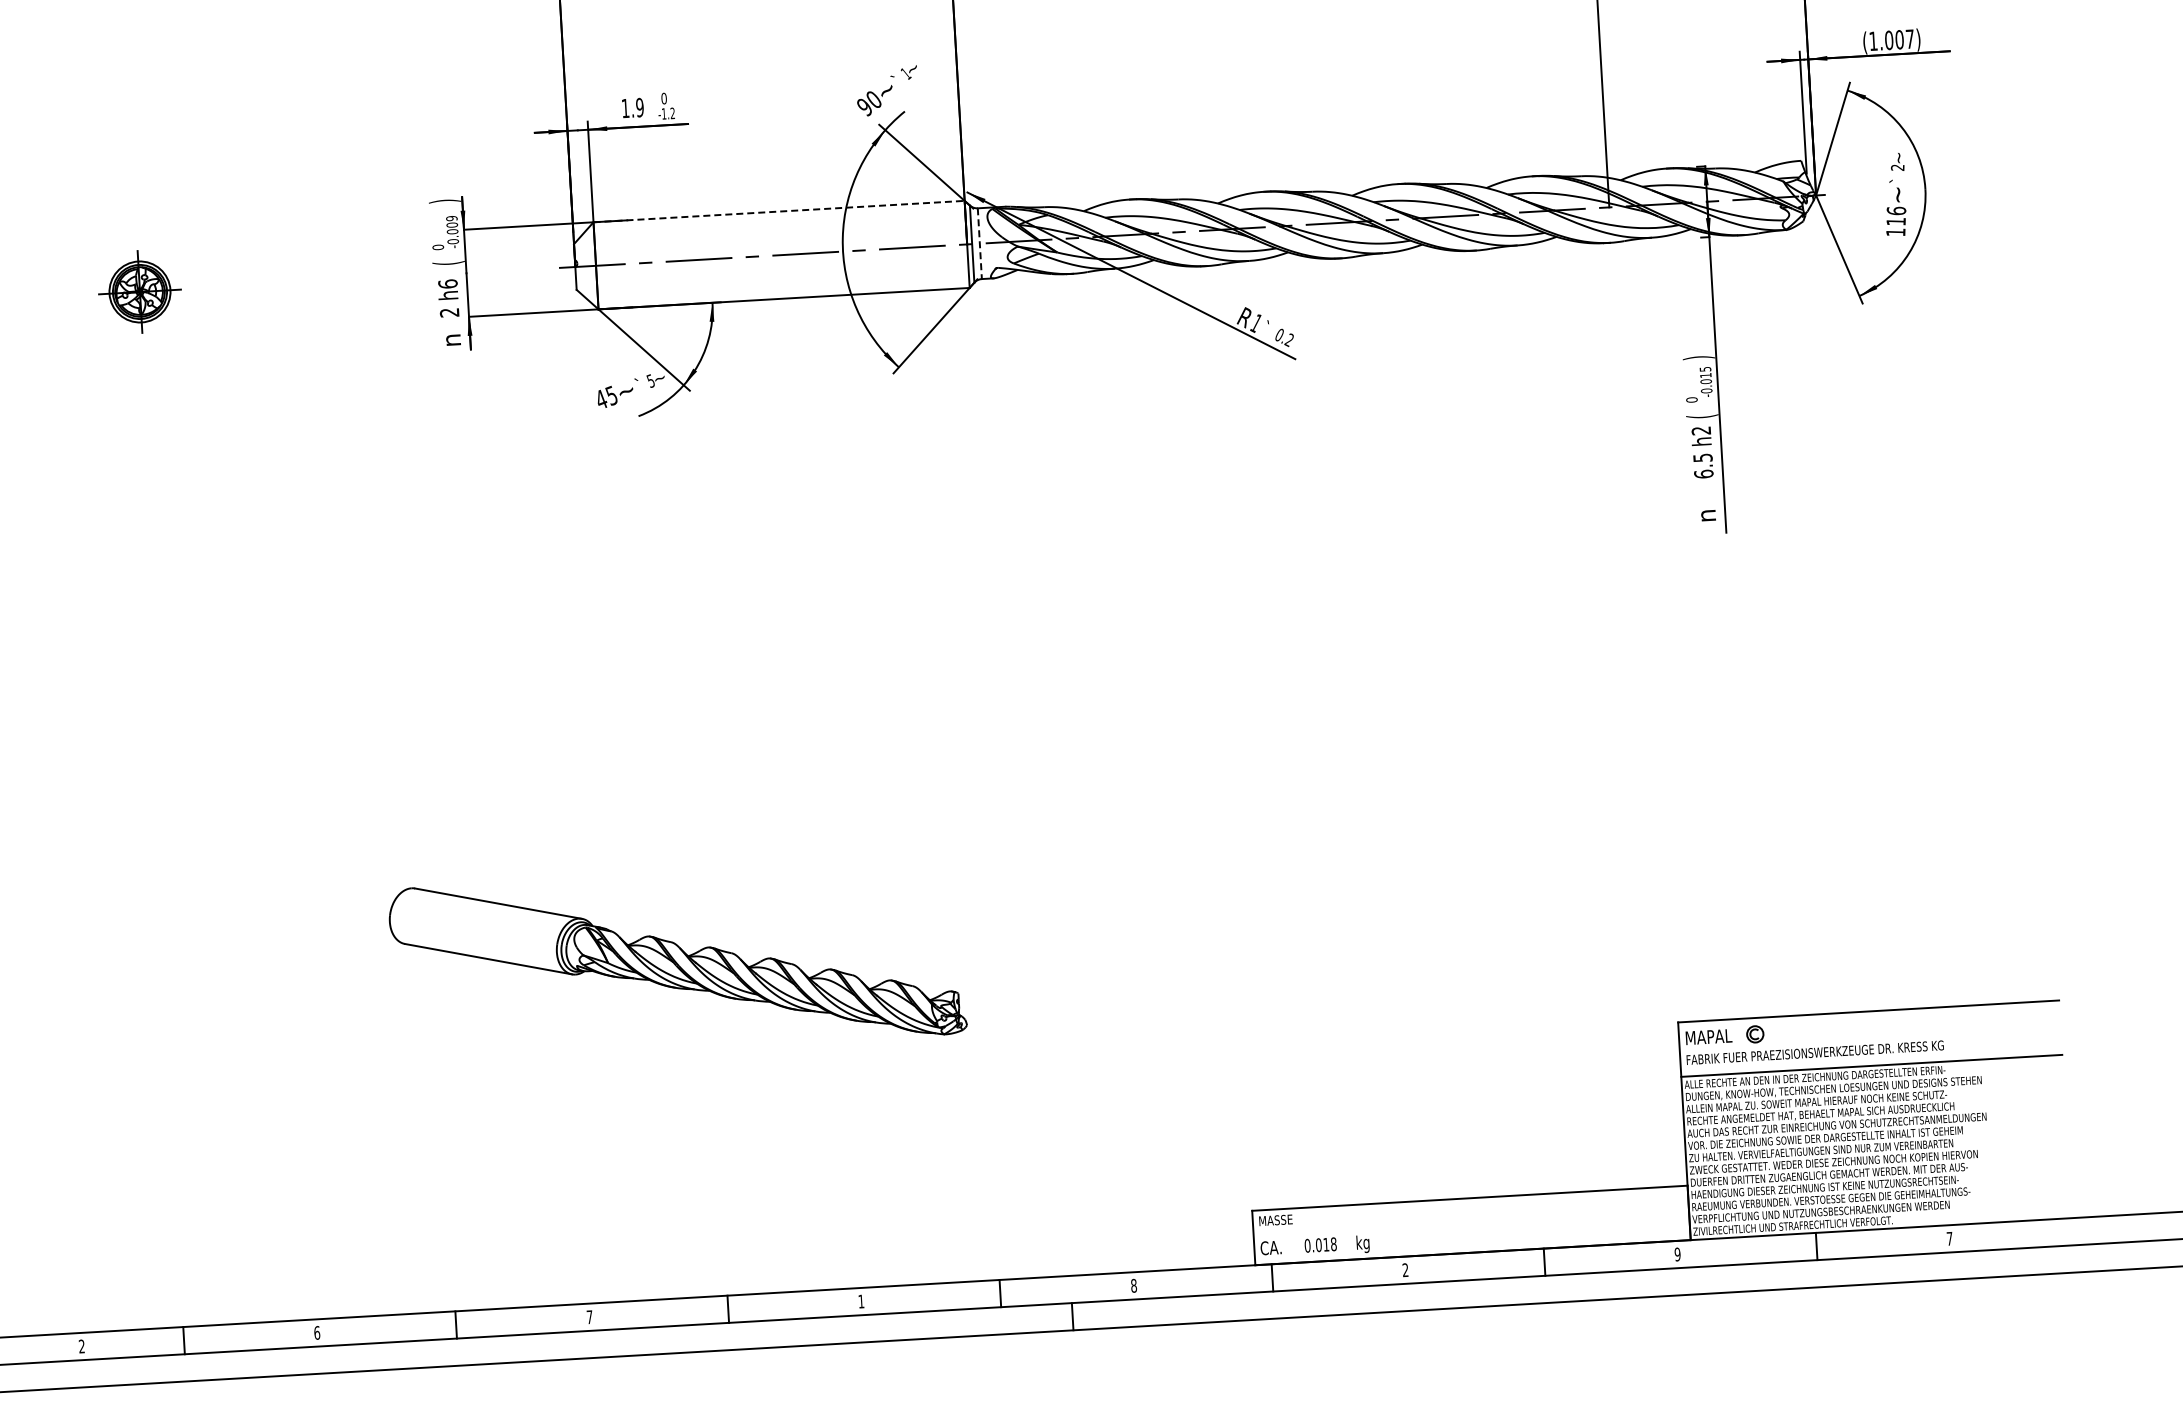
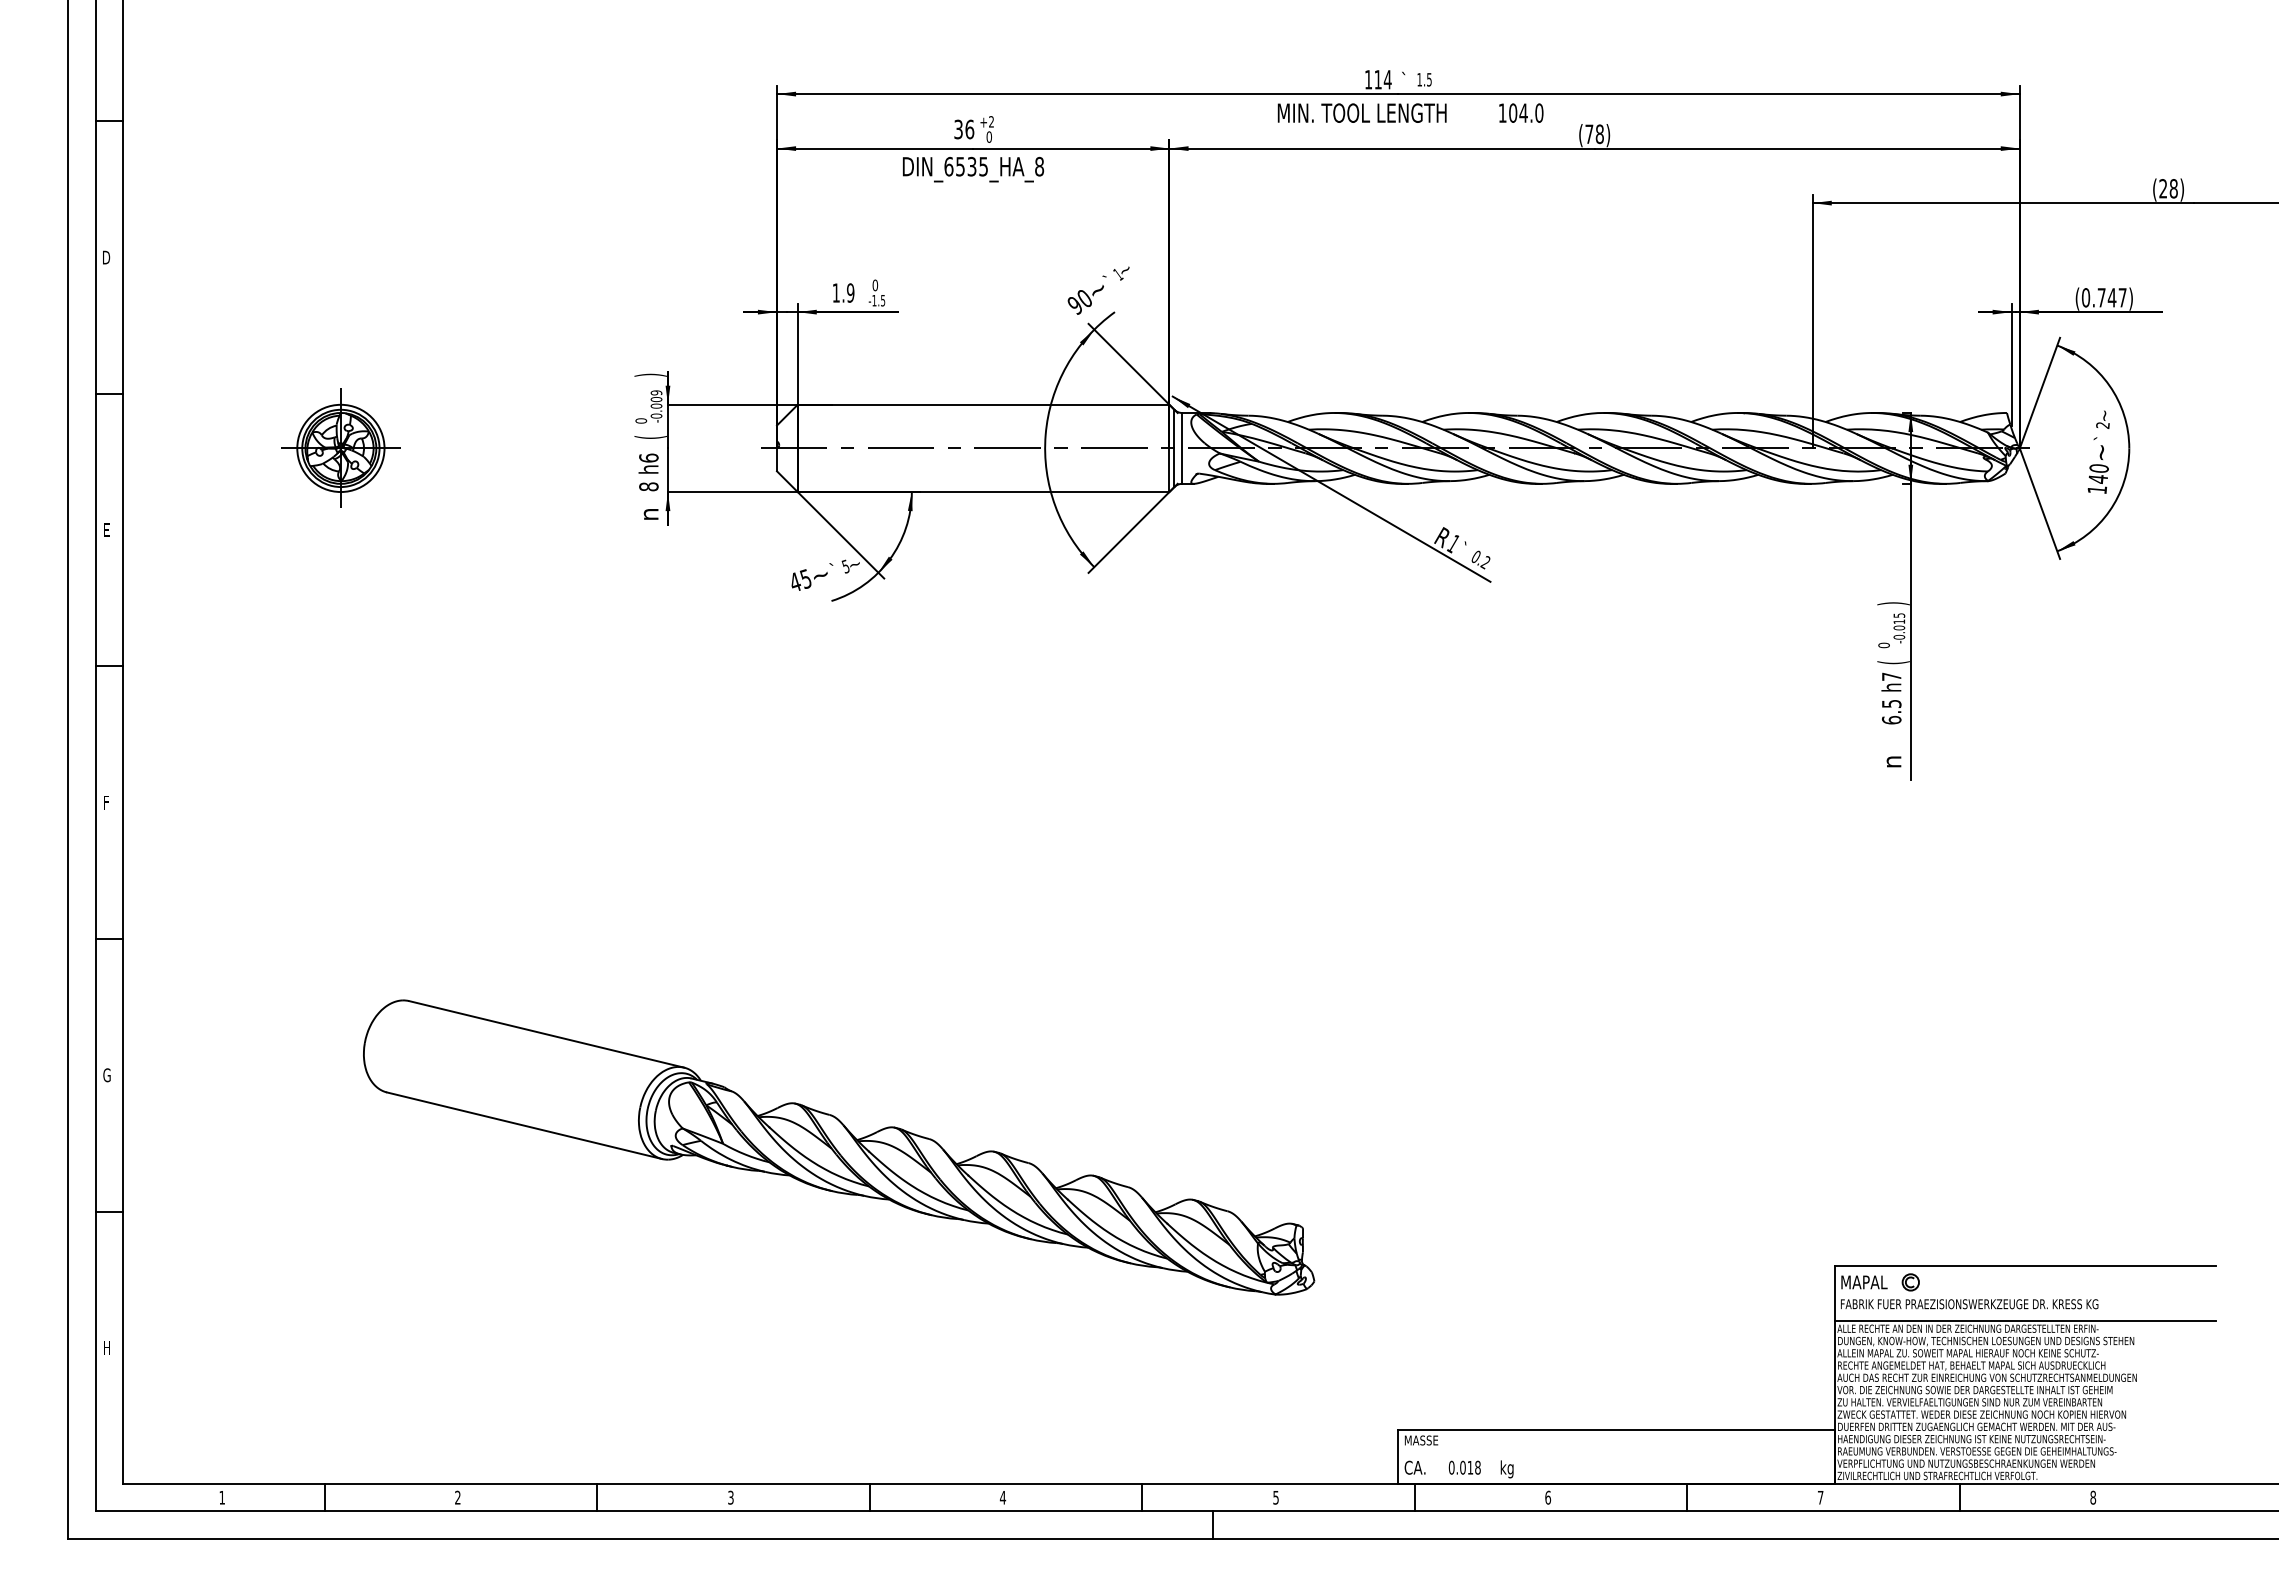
text: (1885, 40) -> (2098, 297), (1.007) -> (0.747)
text: (673, 113) -> (883, 300), -1.2 -> -1.5
line: (778, 211) -> (983, 404), dashed -> solid
text: (1896, 216) -> (2098, 474), 116 -> 140
line: (980, 243) -> (1182, 448), dashed -> solid
part: (139, 291) -> (340, 447), size x1.43
text: (449, 312) -> (648, 486), 2 -> 8
text: (1701, 430) -> (1891, 676), h2 -> h7
part: (677, 961) -> (839, 1147), size x1.67
text: (1950, 1238) -> (2093, 1497), 7 -> 8
text: (1677, 1254) -> (1820, 1497), 9 -> 7
text: (1405, 1269) -> (1548, 1497), 2 -> 6
text: (1133, 1285) -> (1275, 1497), 8 -> 5
text: (860, 1301) -> (1002, 1497), 1 -> 4
text: (589, 1317) -> (730, 1497), 7 -> 3
text: (316, 1332) -> (457, 1497), 6 -> 2
text: (81, 1346) -> (221, 1497), 2 -> 1

